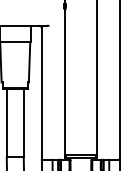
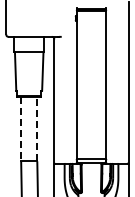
line: (23, 122) -> (37, 128), solid -> dashed
line: (7, 123) -> (21, 129), solid -> dashed

